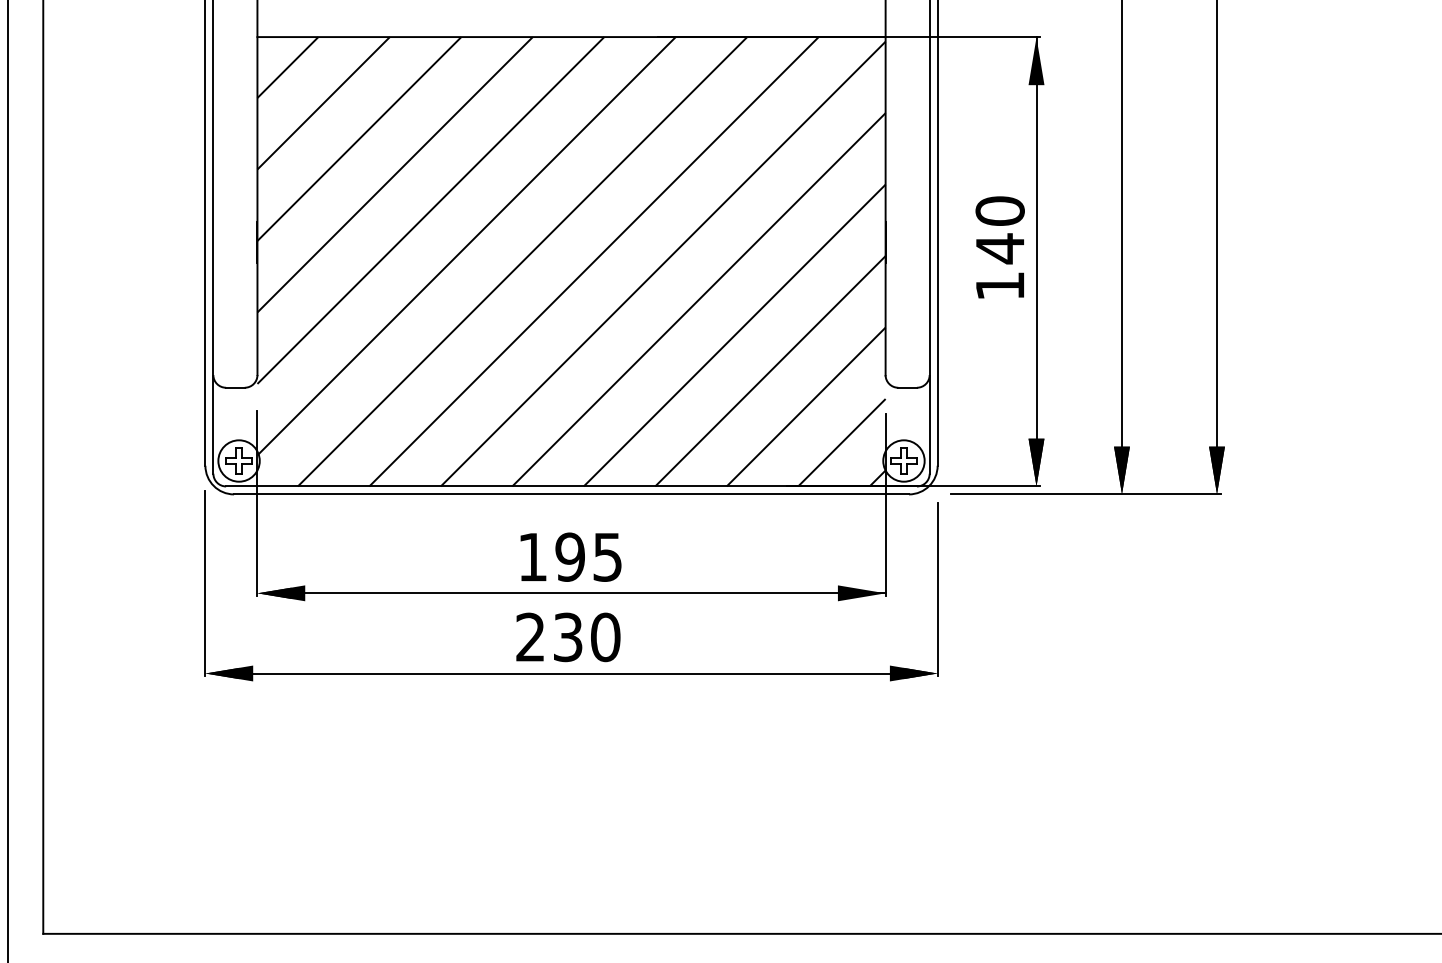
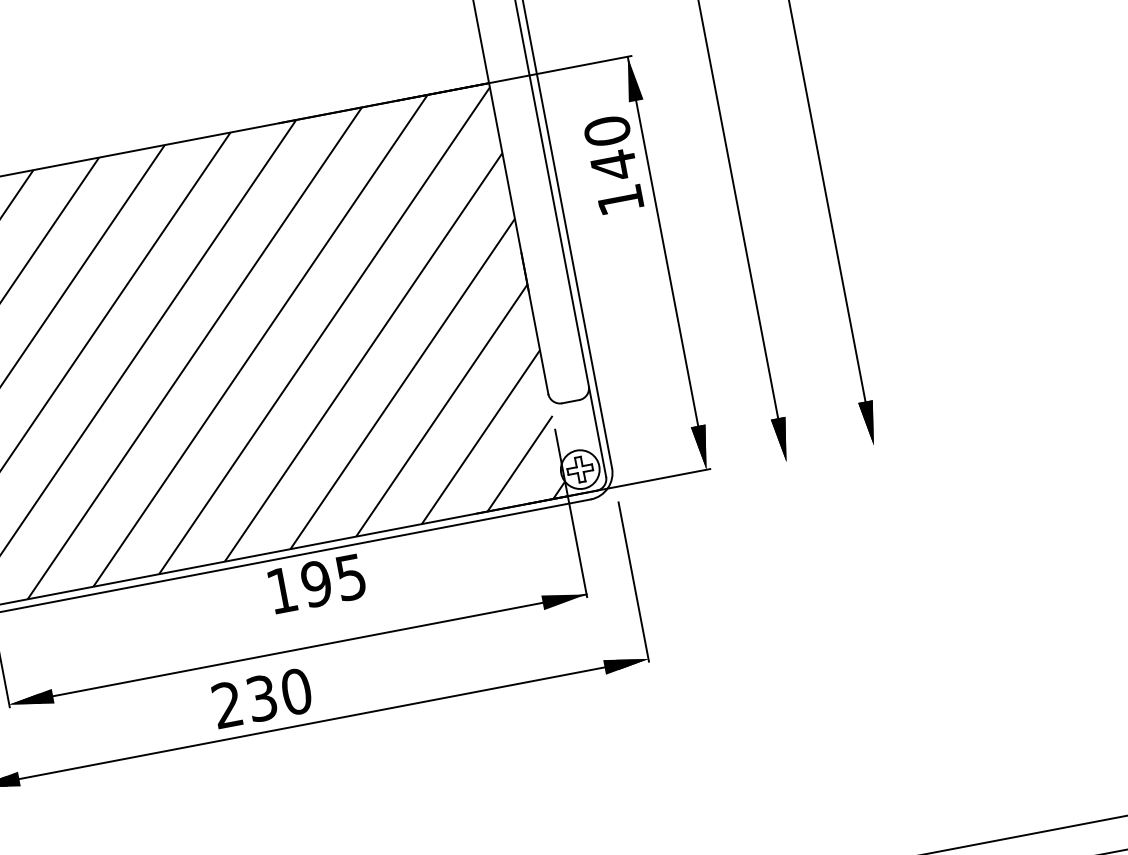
text: (999, 247) -> (613, 164), moved
line: (1085, 494) -> (752, 468), removed
text: (570, 556) -> (316, 583), moved
text: (568, 637) -> (262, 698), moved

